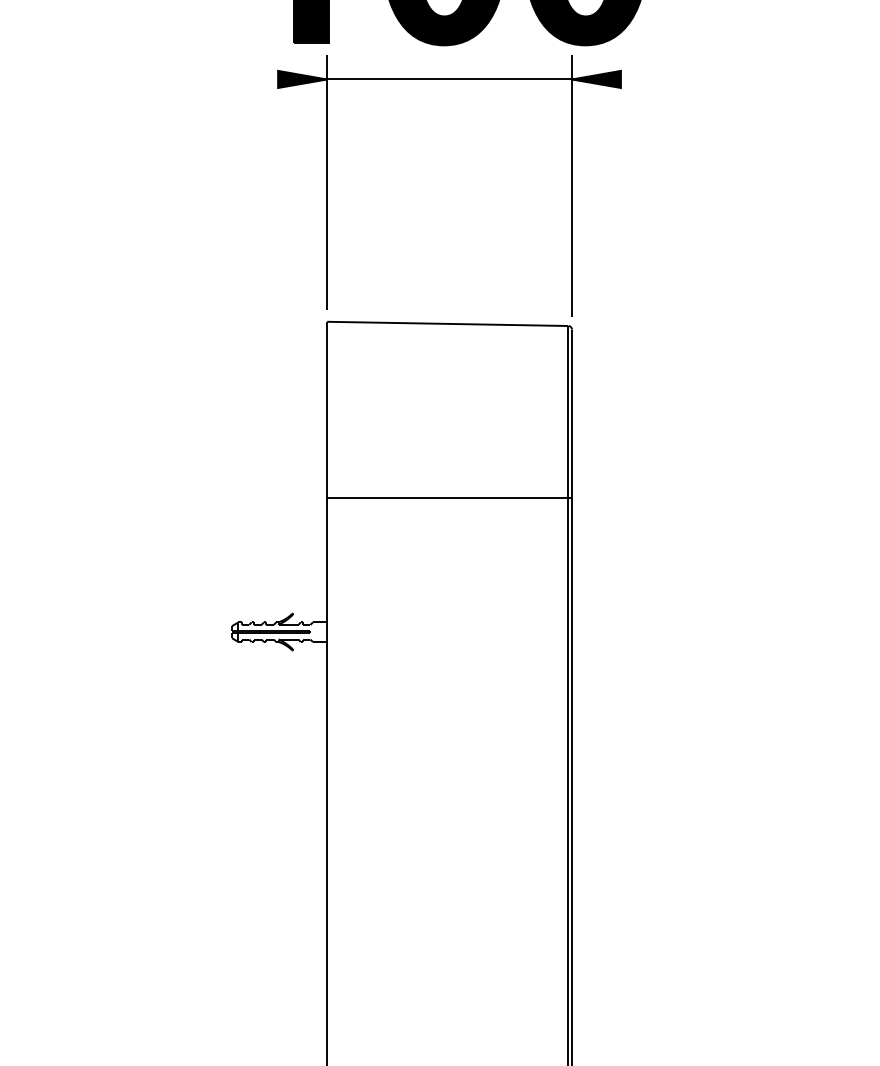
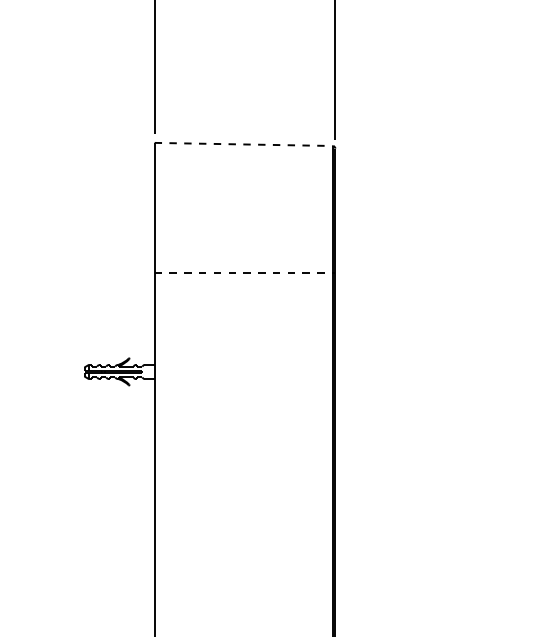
line: (447, 323) -> (243, 144), solid -> dashed
line: (450, 497) -> (245, 272), solid -> dashed

